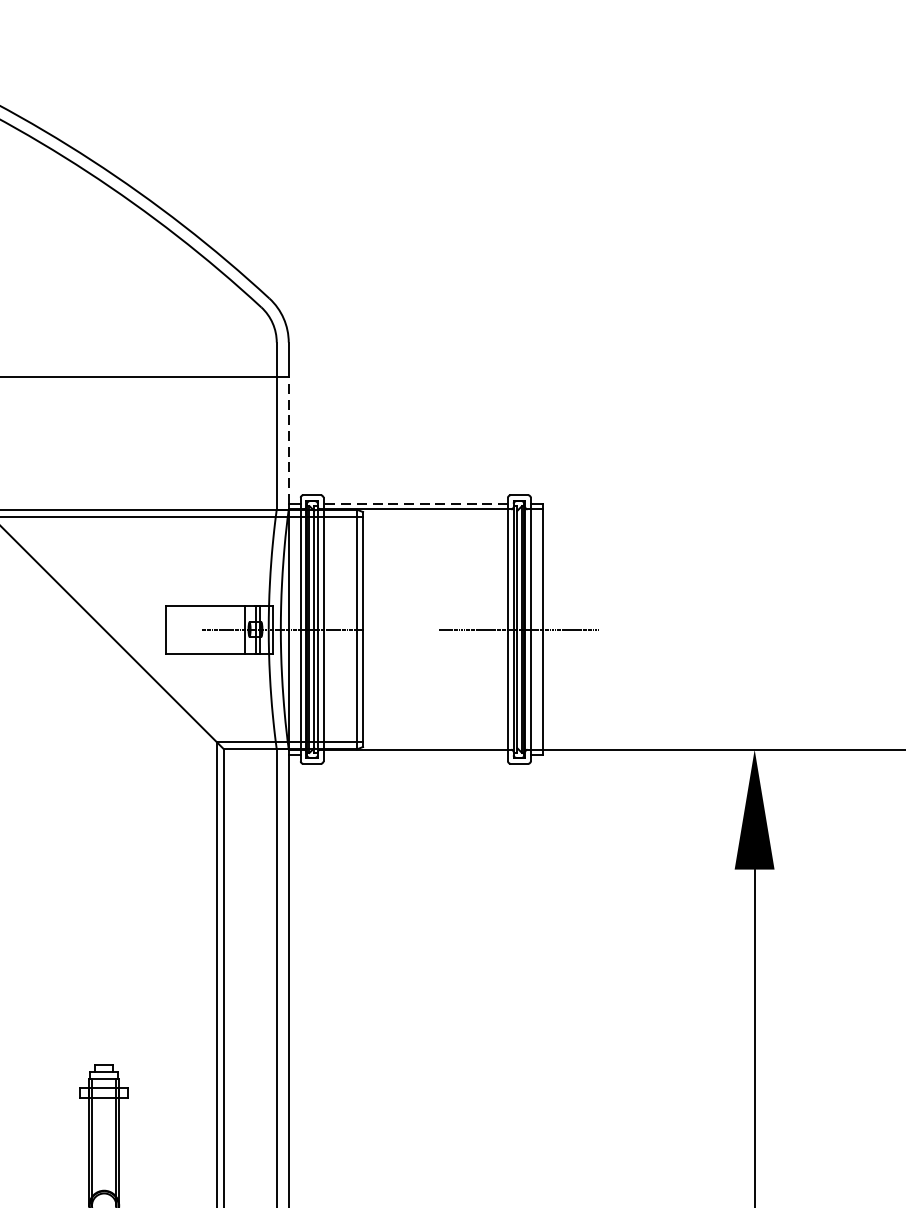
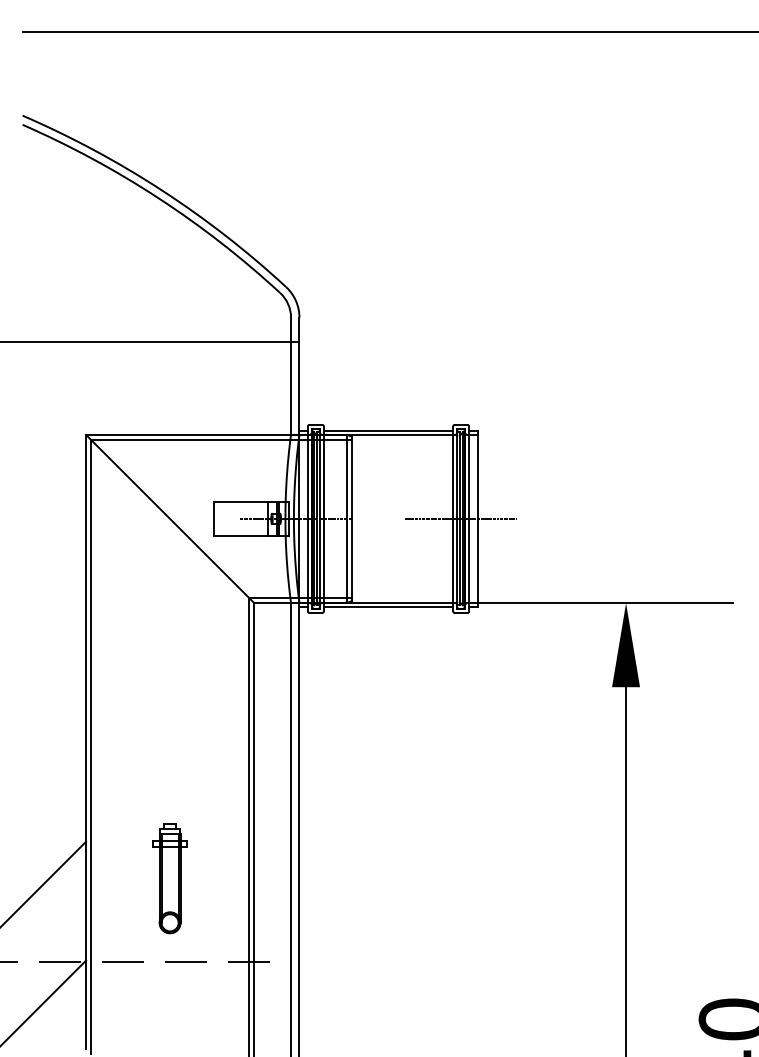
line: (288, 440) -> (299, 386), dashed -> solid
line: (415, 503) -> (388, 430), dashed -> solid
line: (415, 755) -> (388, 607), added

